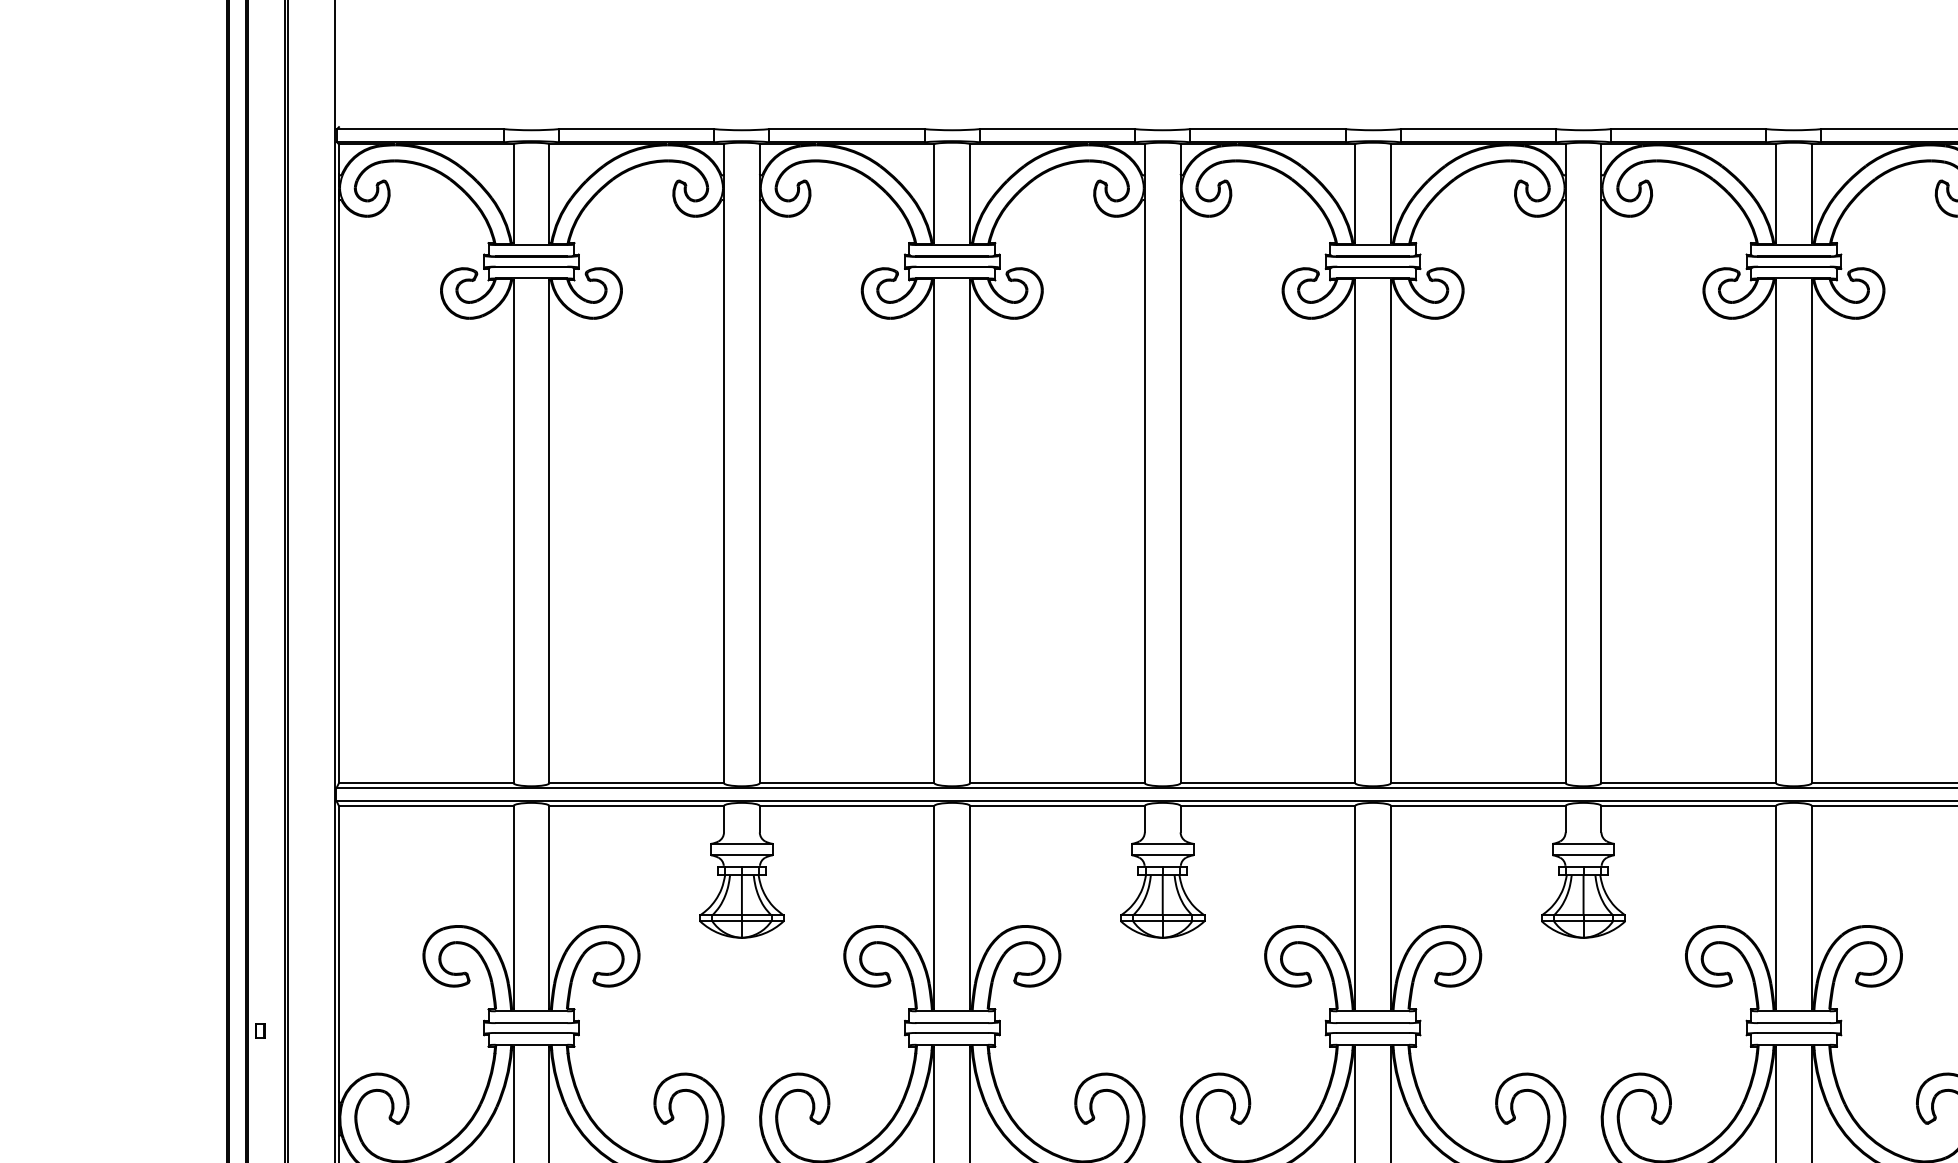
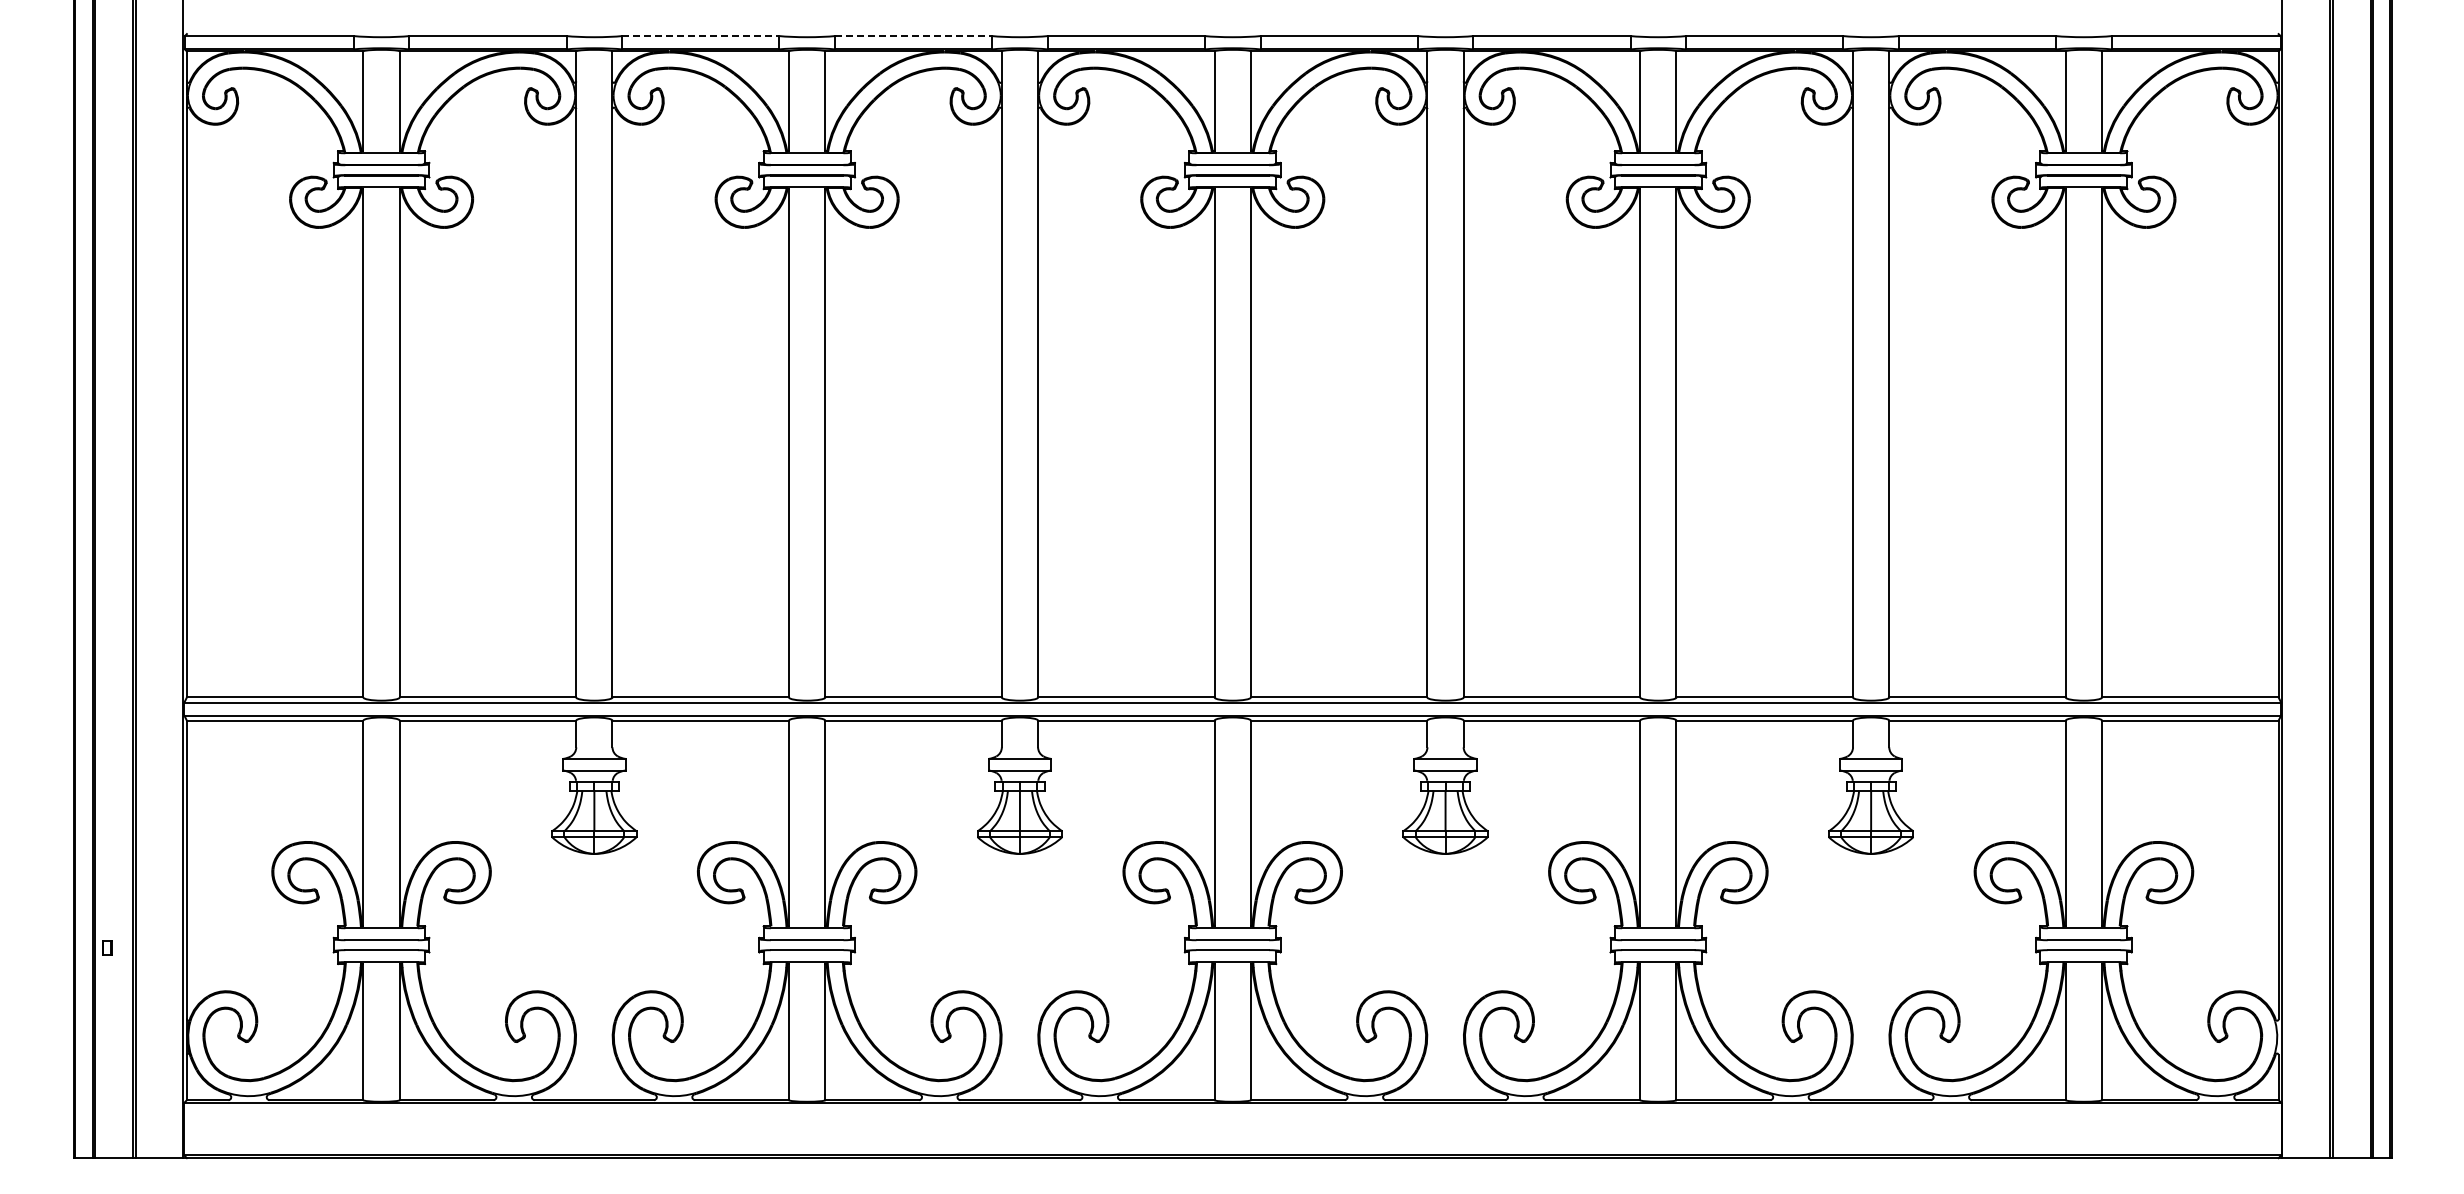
line: (846, 129) -> (700, 36), solid -> dashed
line: (1057, 129) -> (913, 36), solid -> dashed

